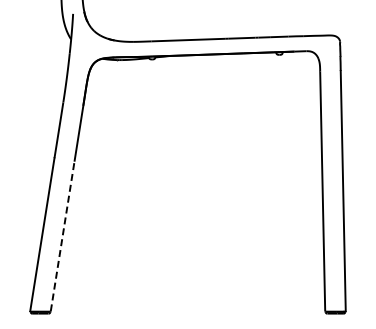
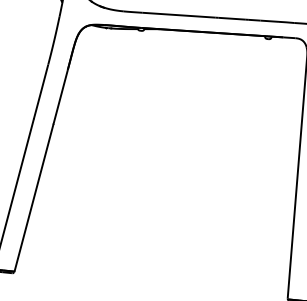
line: (62, 236) -> (33, 197), dashed -> solid

